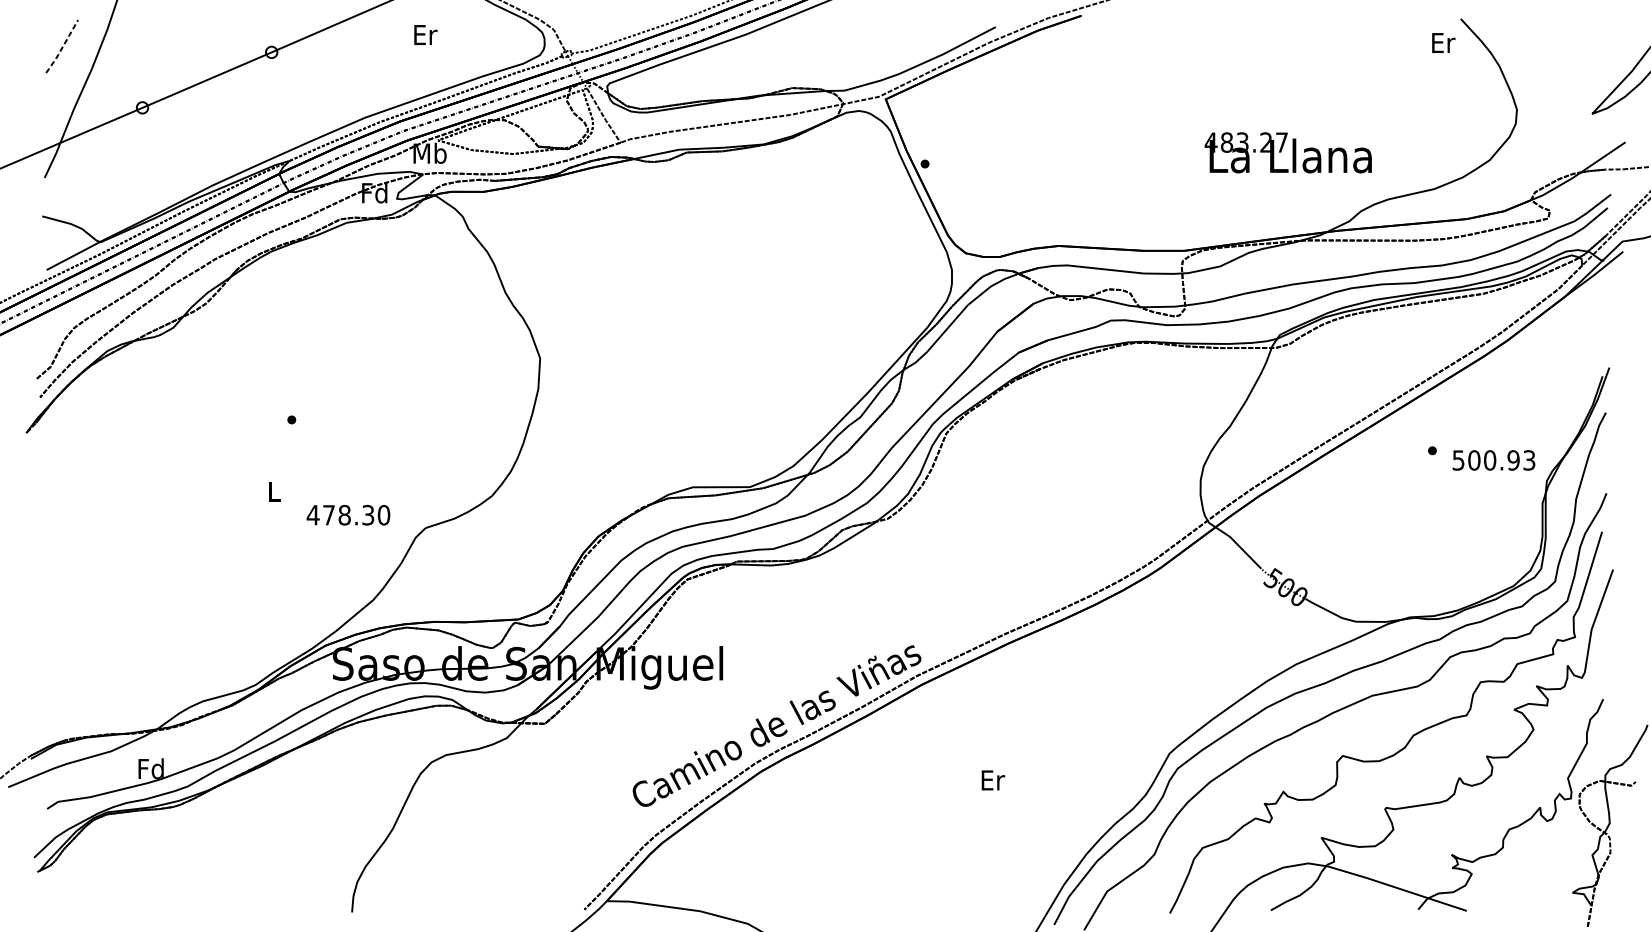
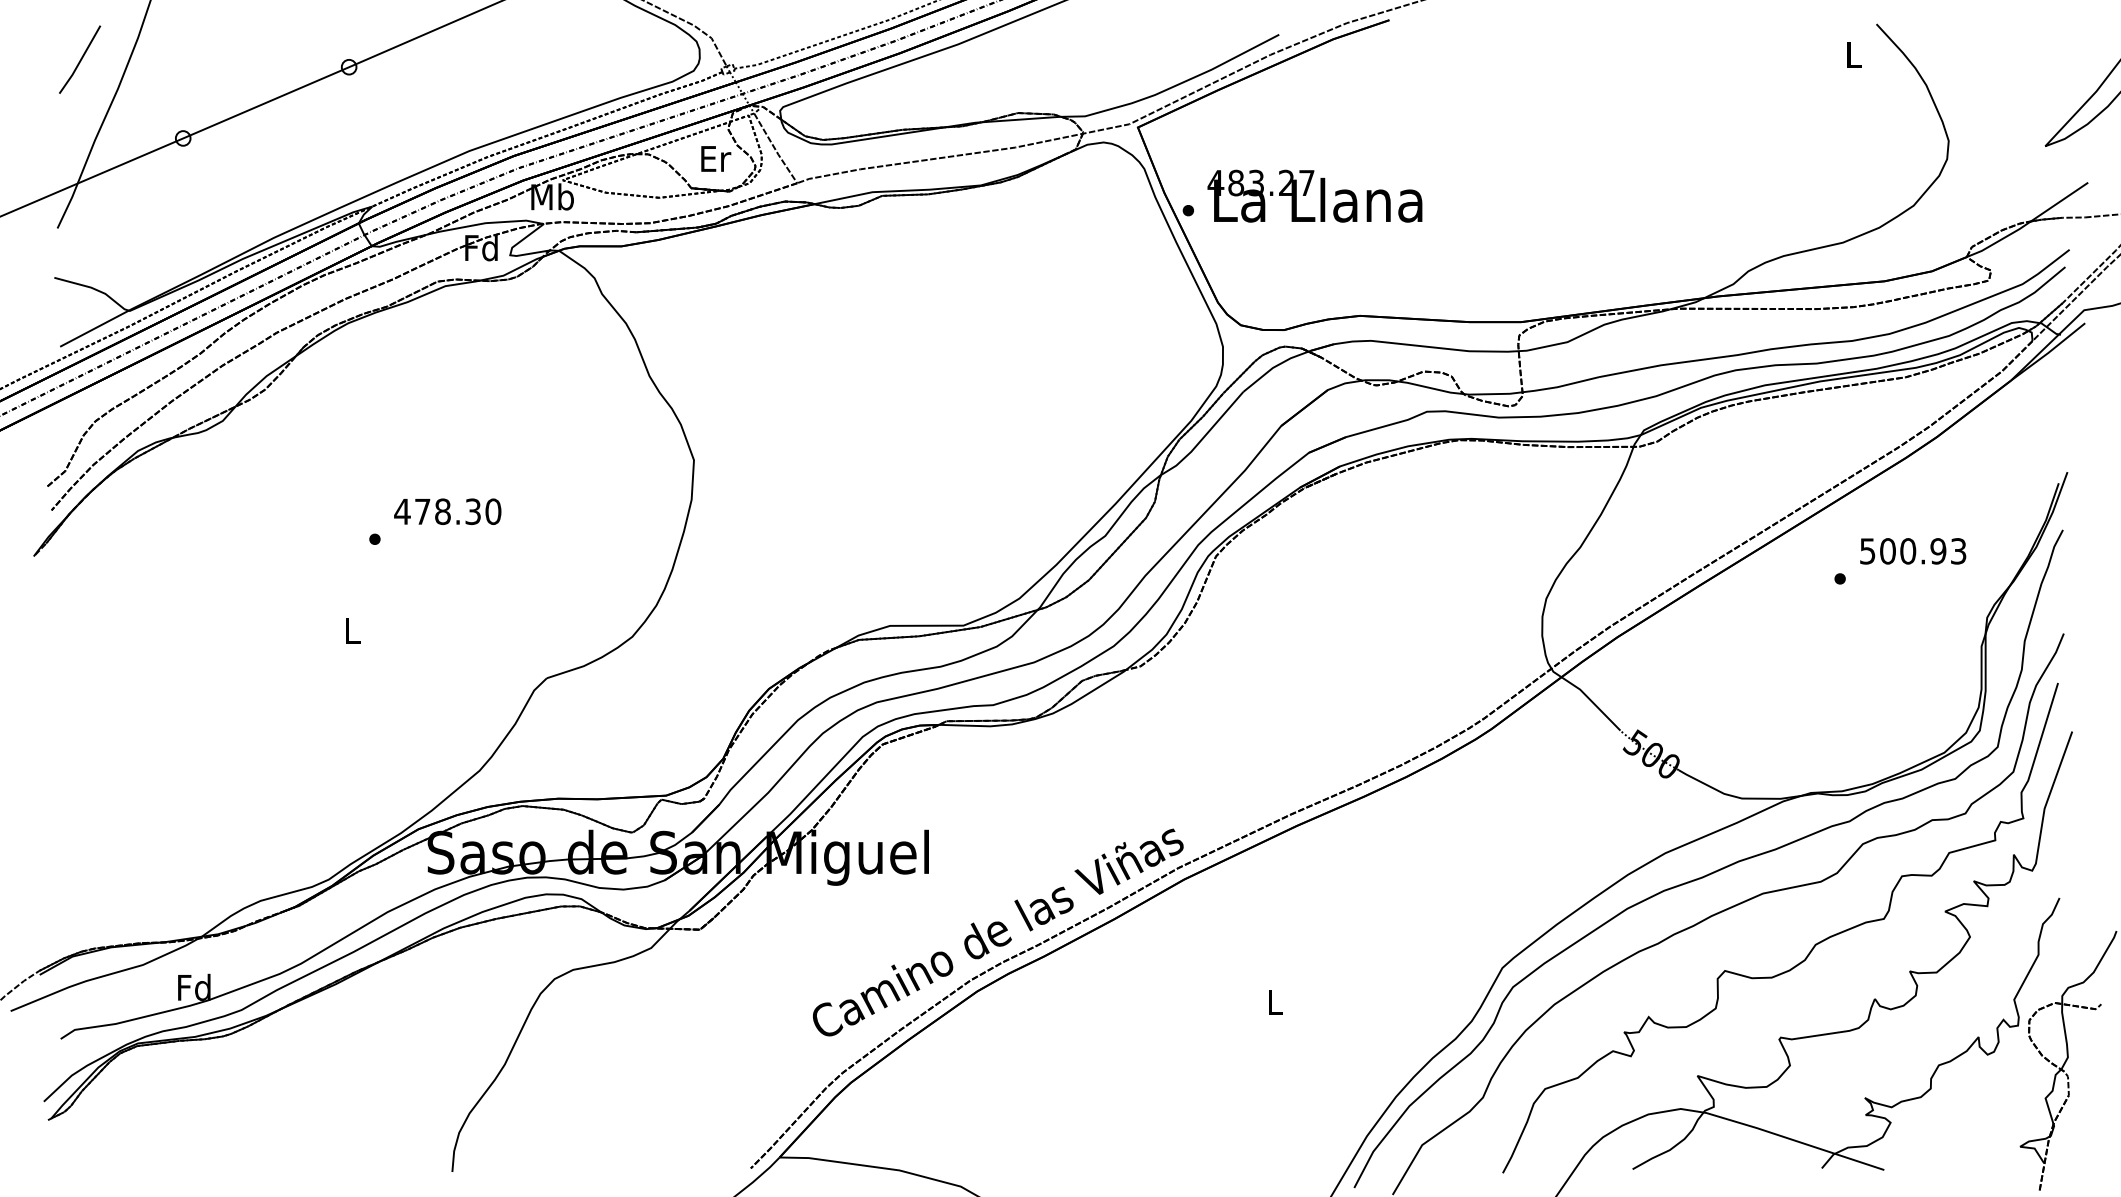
text: (426, 34) -> (716, 158), moved
text: (1443, 42) -> (1854, 54), Er -> L
line: (62, 47) -> (80, 60), dashed -> solid
text: (1287, 152) -> (1314, 195), moved
text: (1494, 460) -> (1913, 551), moved
text: (348, 515) -> (447, 511), moved
text: (993, 780) -> (1276, 1002), Er -> L

